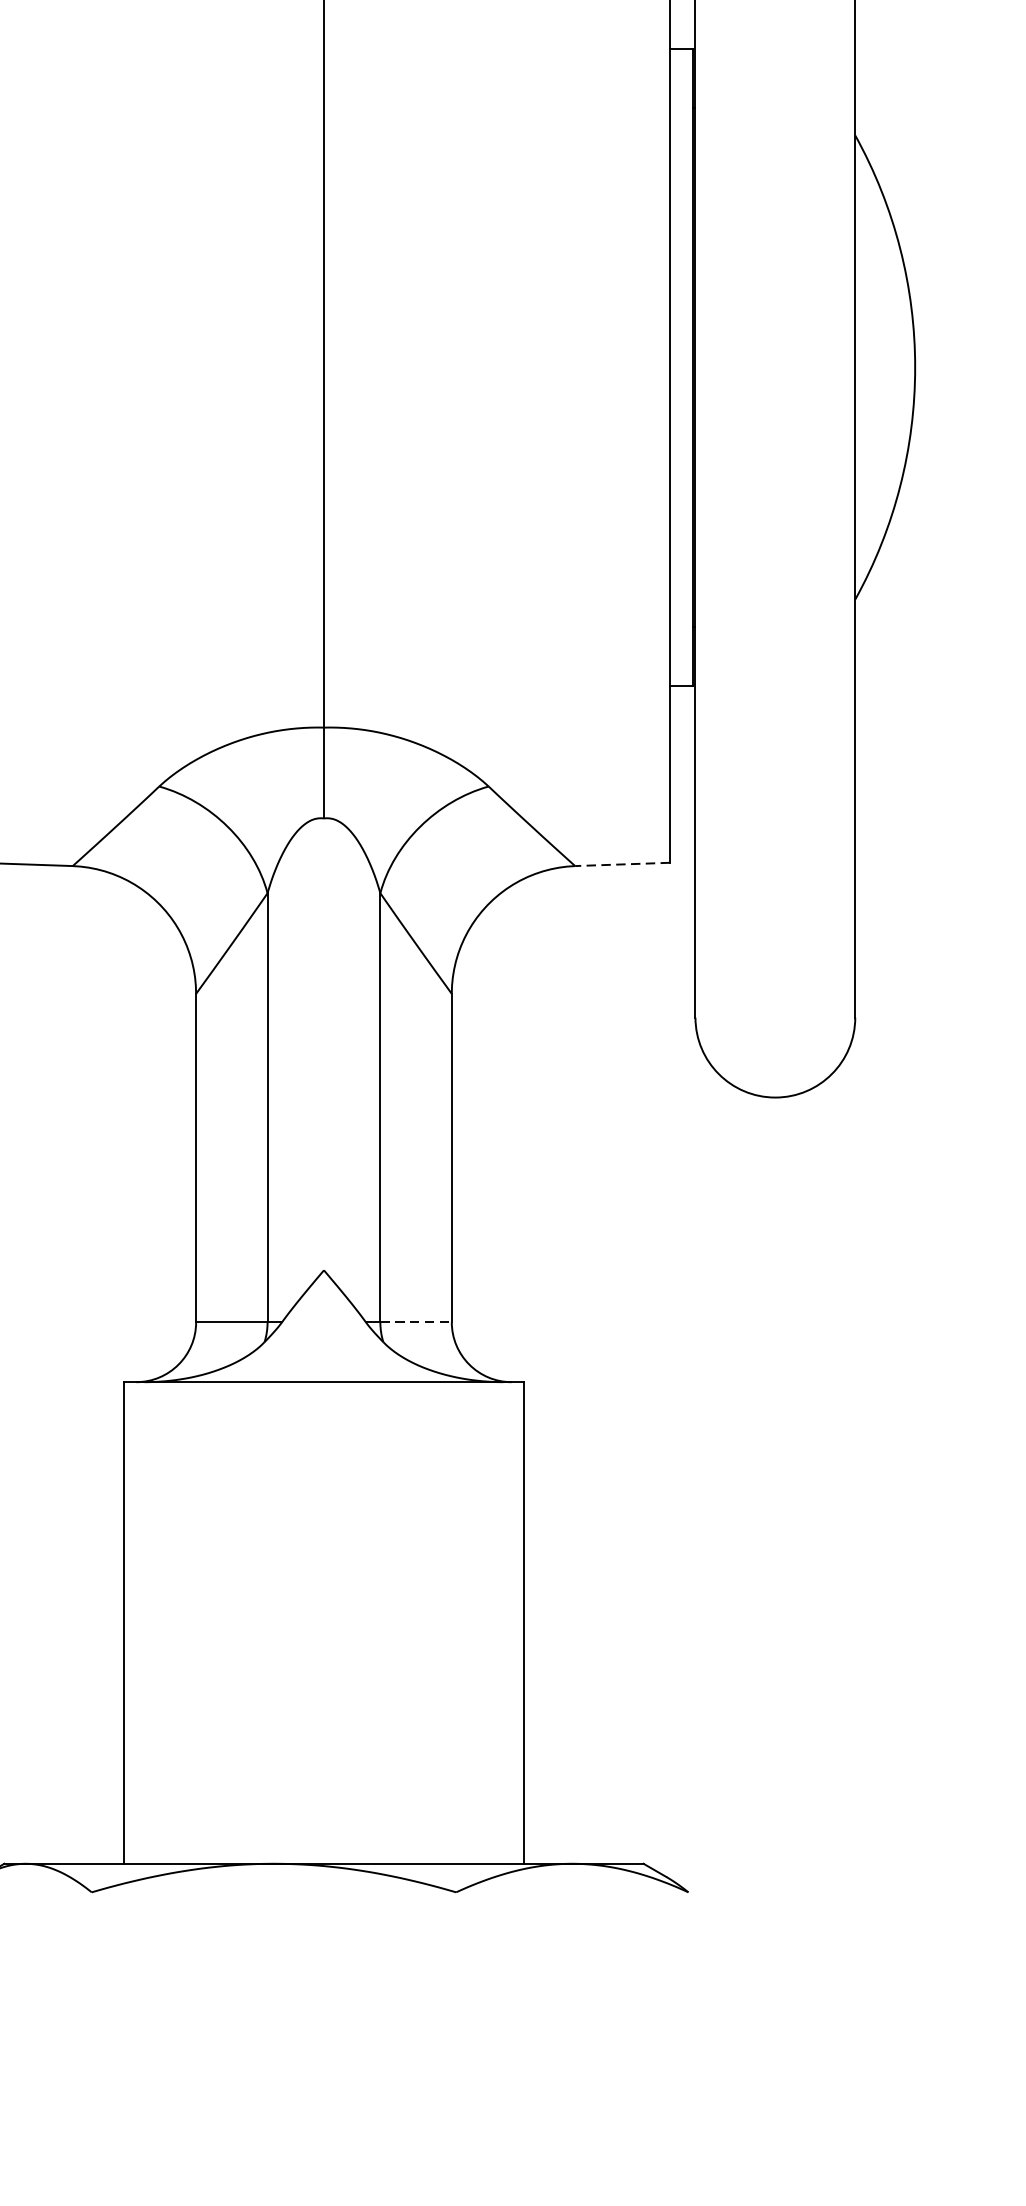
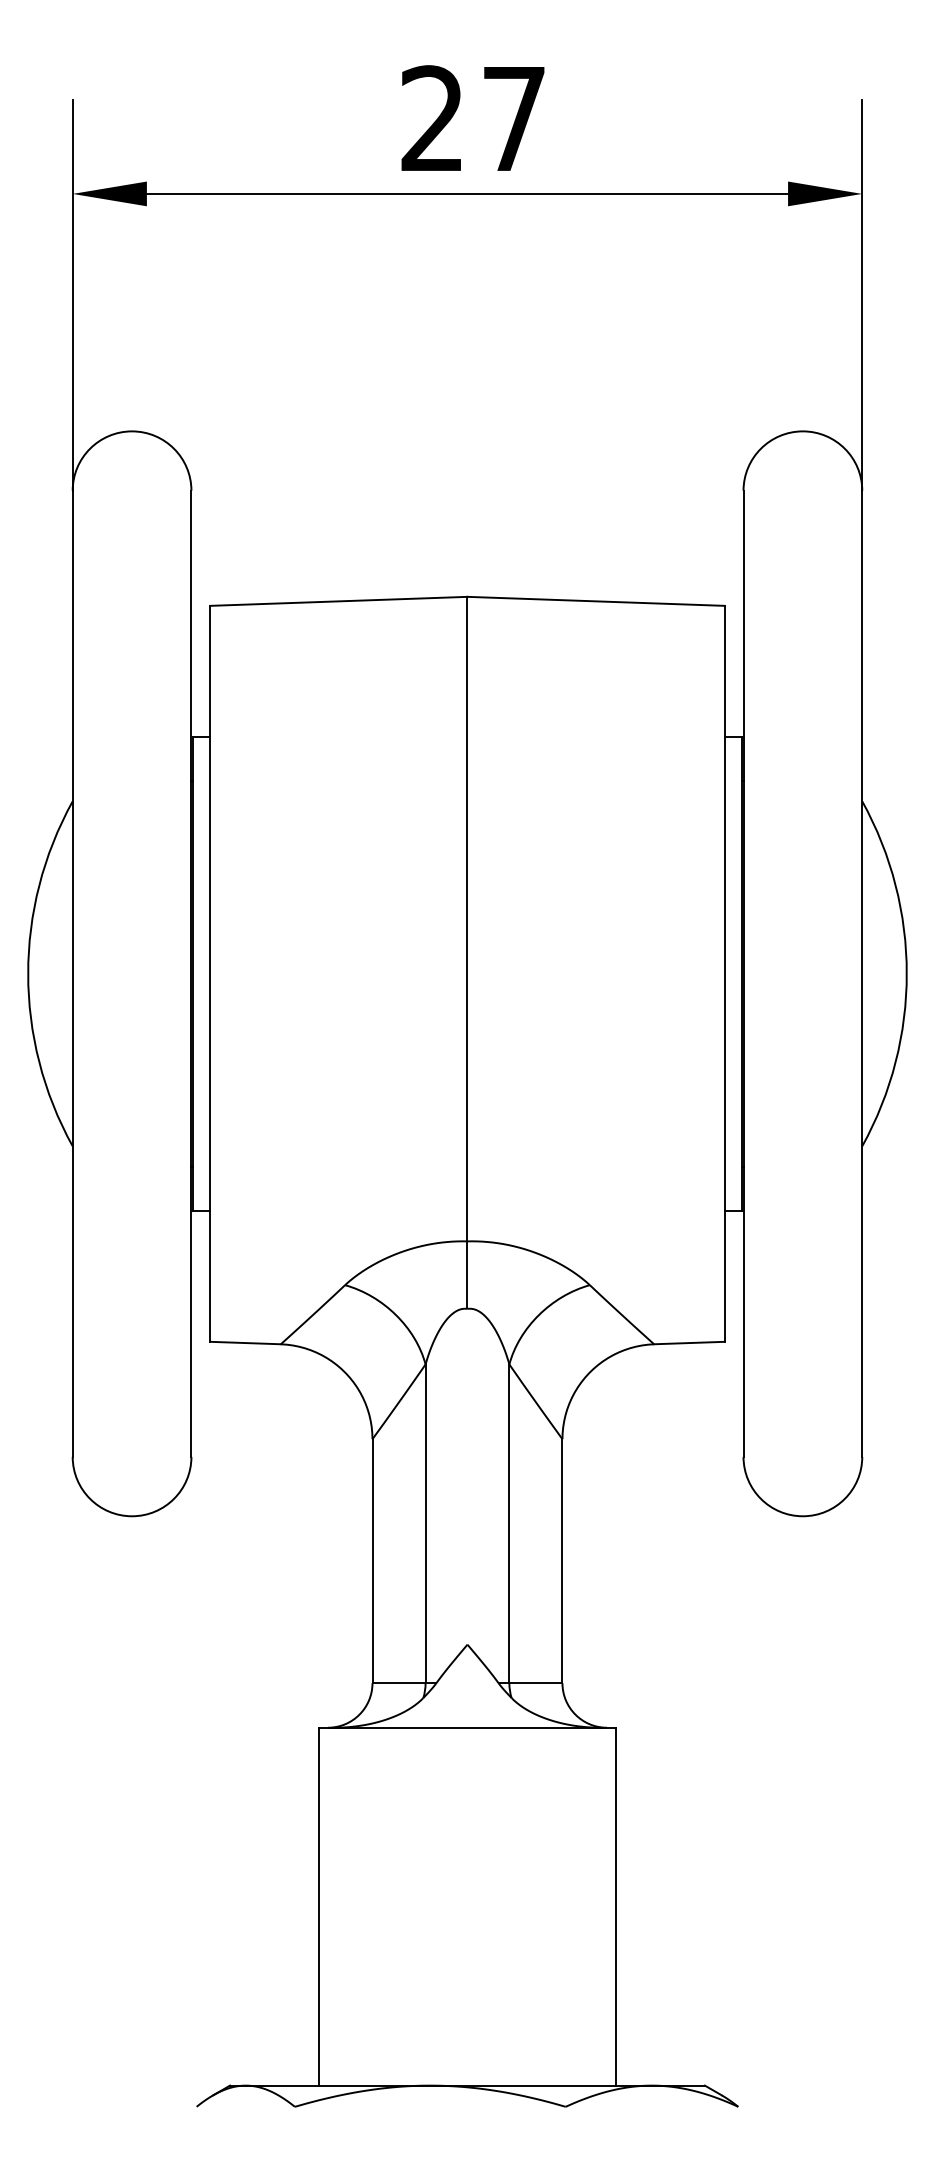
line: (621, 865) -> (688, 1343), dashed -> solid
line: (415, 1322) -> (535, 1683), dashed -> solid

